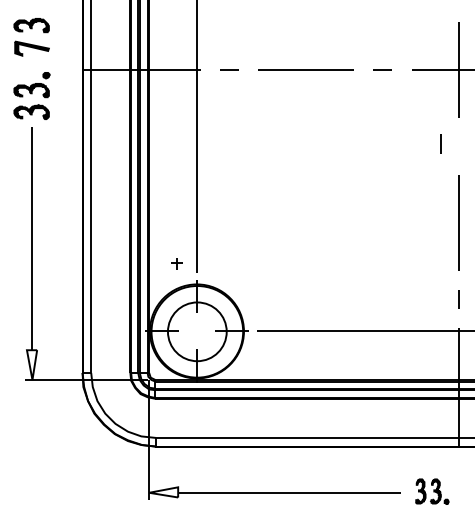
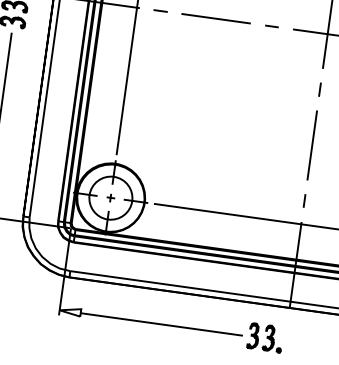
line: (440, 143) -> (319, 89), moved
part: (176, 263) -> (110, 197), moved
part: (432, 491) -> (265, 337), size x1.43

